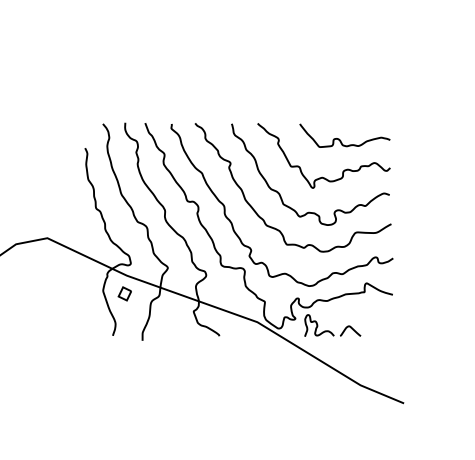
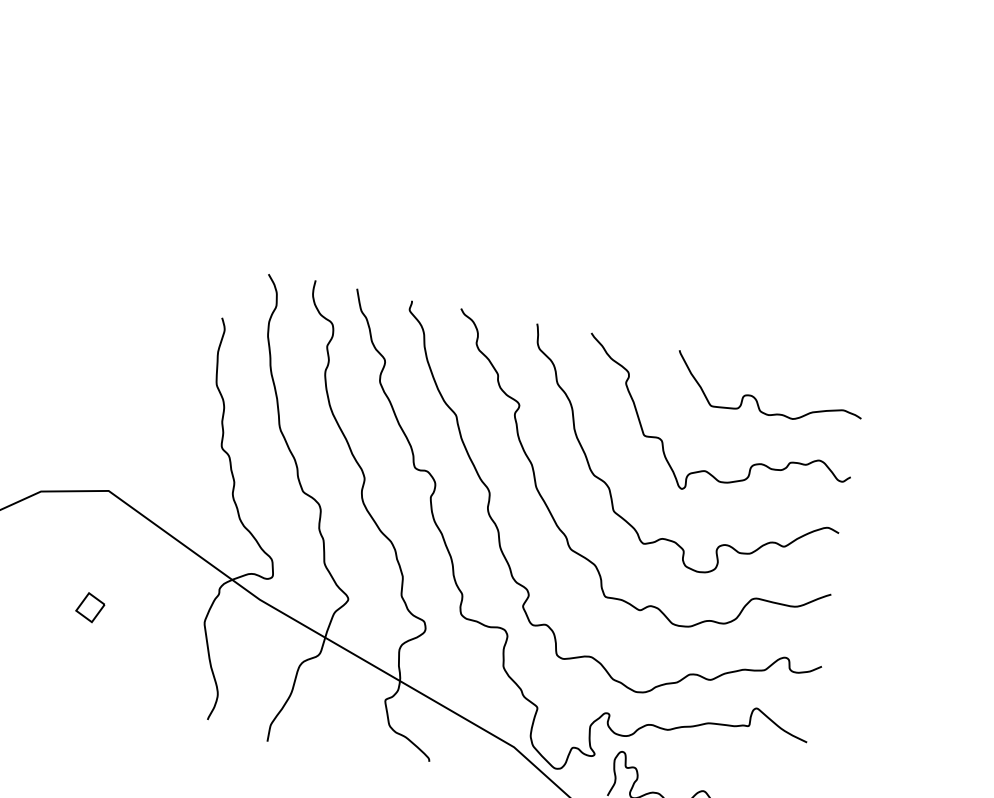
part: (124, 293) -> (89, 606), moved

